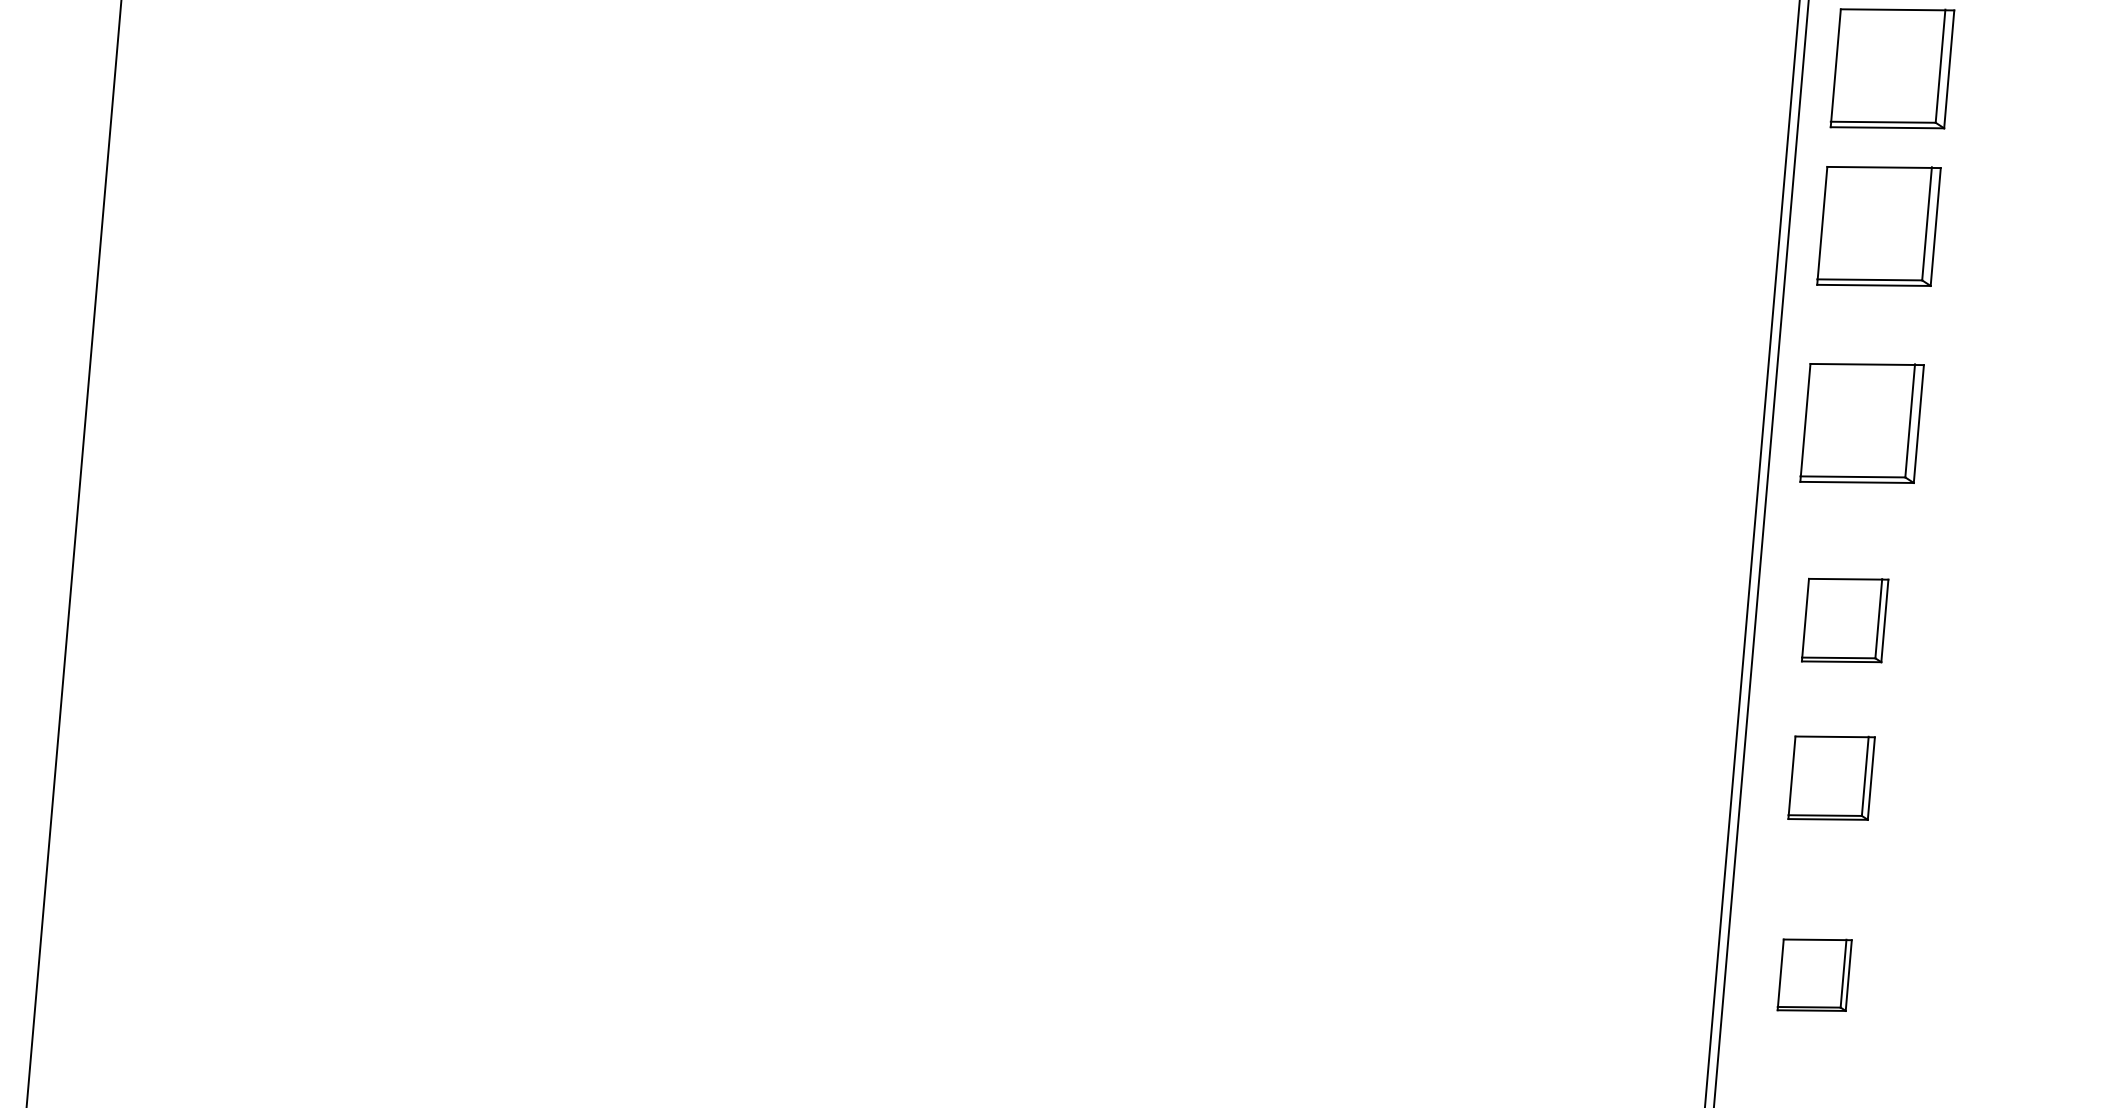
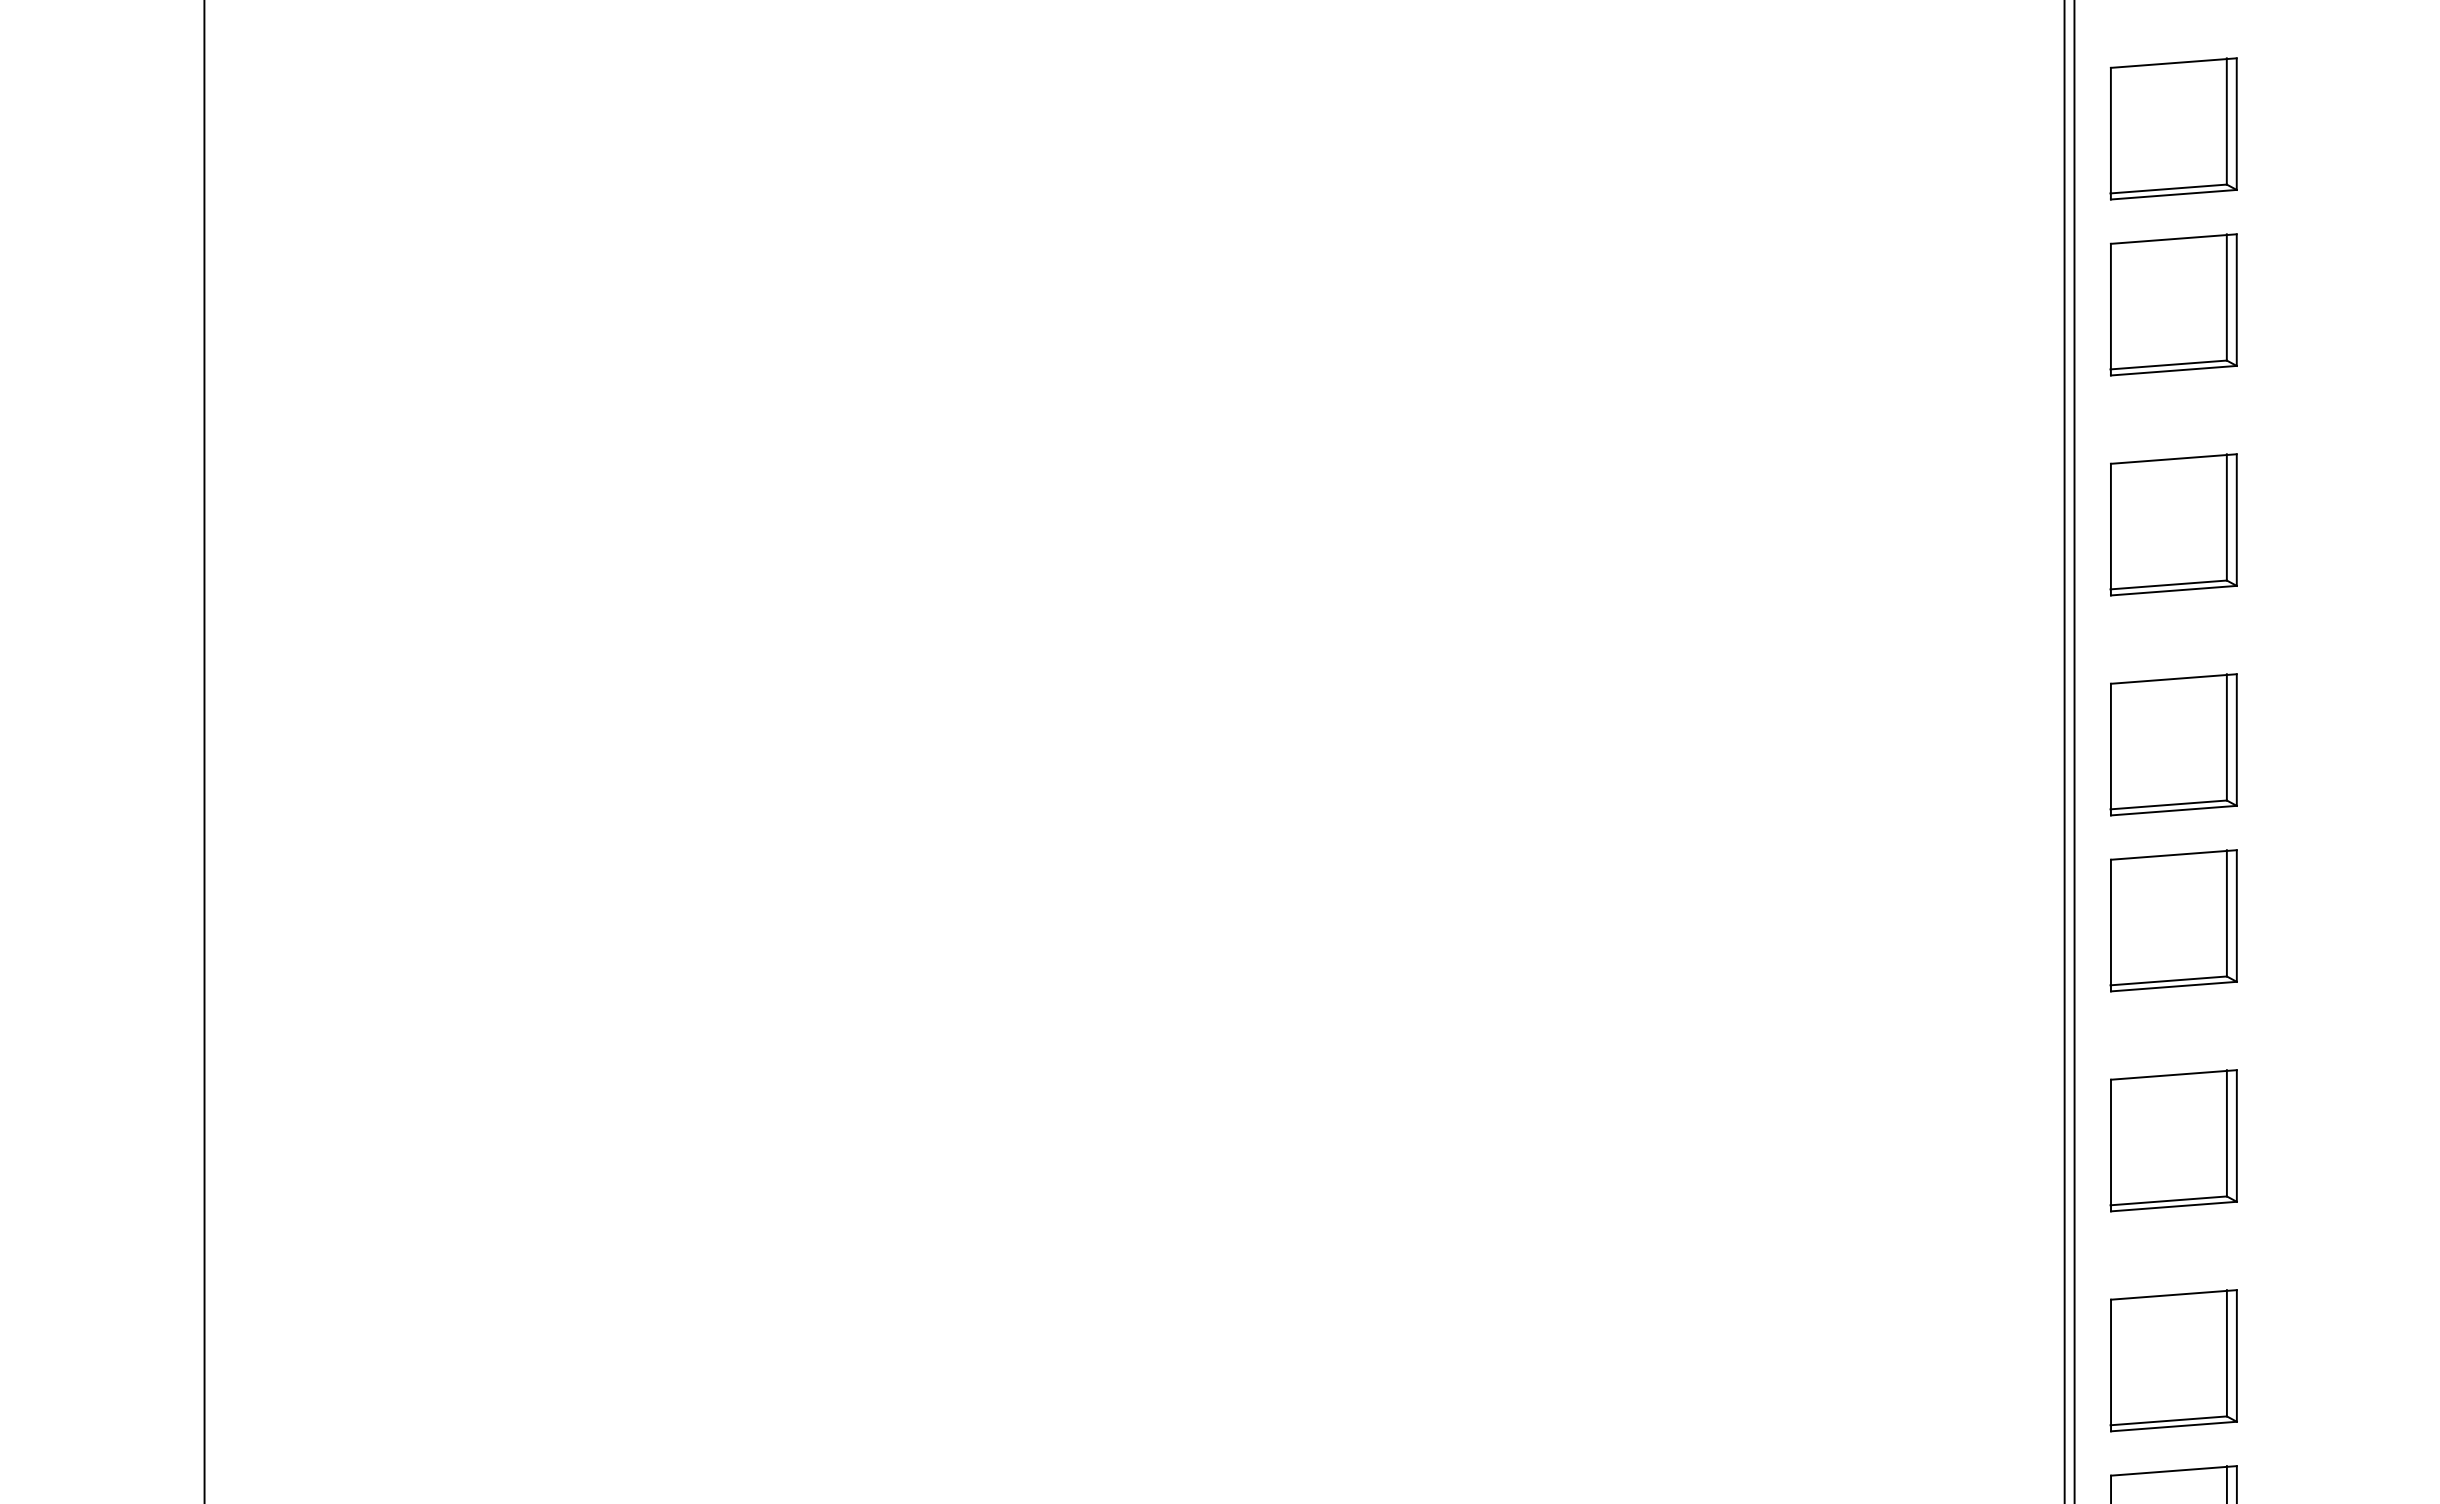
part: (1844, 620) -> (2173, 744), size x1.43
part: (1831, 777) -> (2173, 920), size x1.43
part: (1814, 974) -> (2173, 1140), size x1.67

